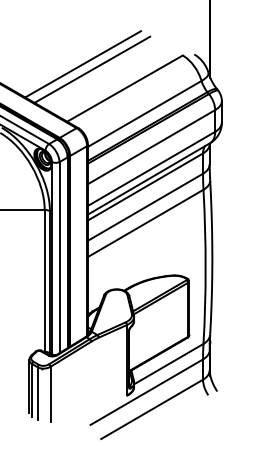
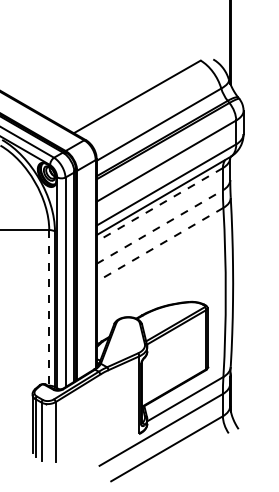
line: (82, 63) -> (90, 69), removed
line: (92, 69) -> (101, 75), removed
line: (145, 187) -> (159, 205), solid -> dashed
line: (146, 206) -> (160, 226), solid -> dashed
line: (145, 224) -> (159, 245), solid -> dashed
line: (44, 280) -> (49, 307), solid -> dashed

